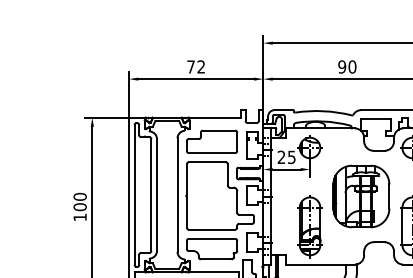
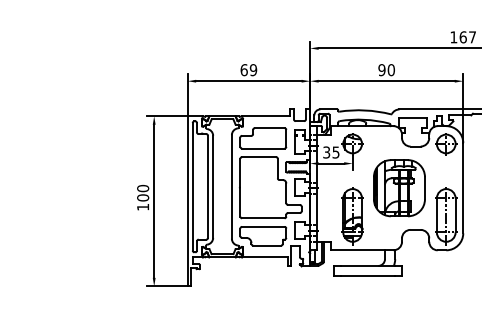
text: (195, 67) -> (248, 70), 72 -> 69
text: (281, 157) -> (326, 152), 25 -> 35

